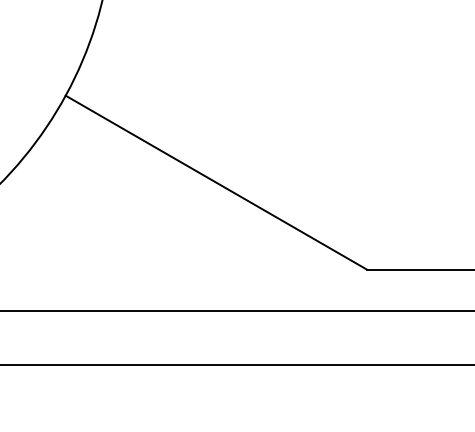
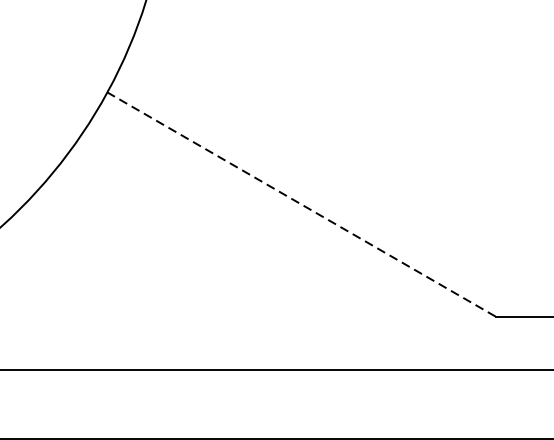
line: (216, 182) -> (301, 204), solid -> dashed

